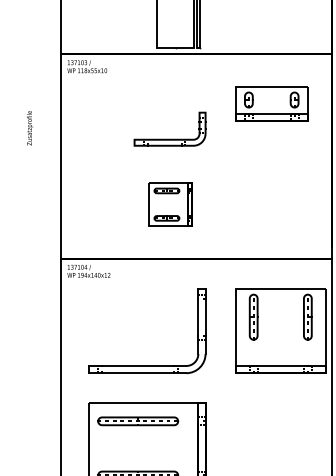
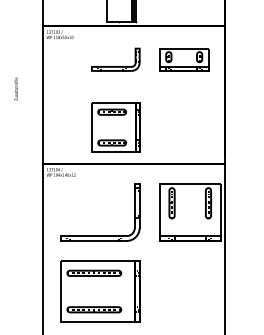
text: (29, 127) -> (16, 88), moved
part: (169, 139) -> (115, 66), moved
part: (169, 204) -> (115, 127), size x1.67

